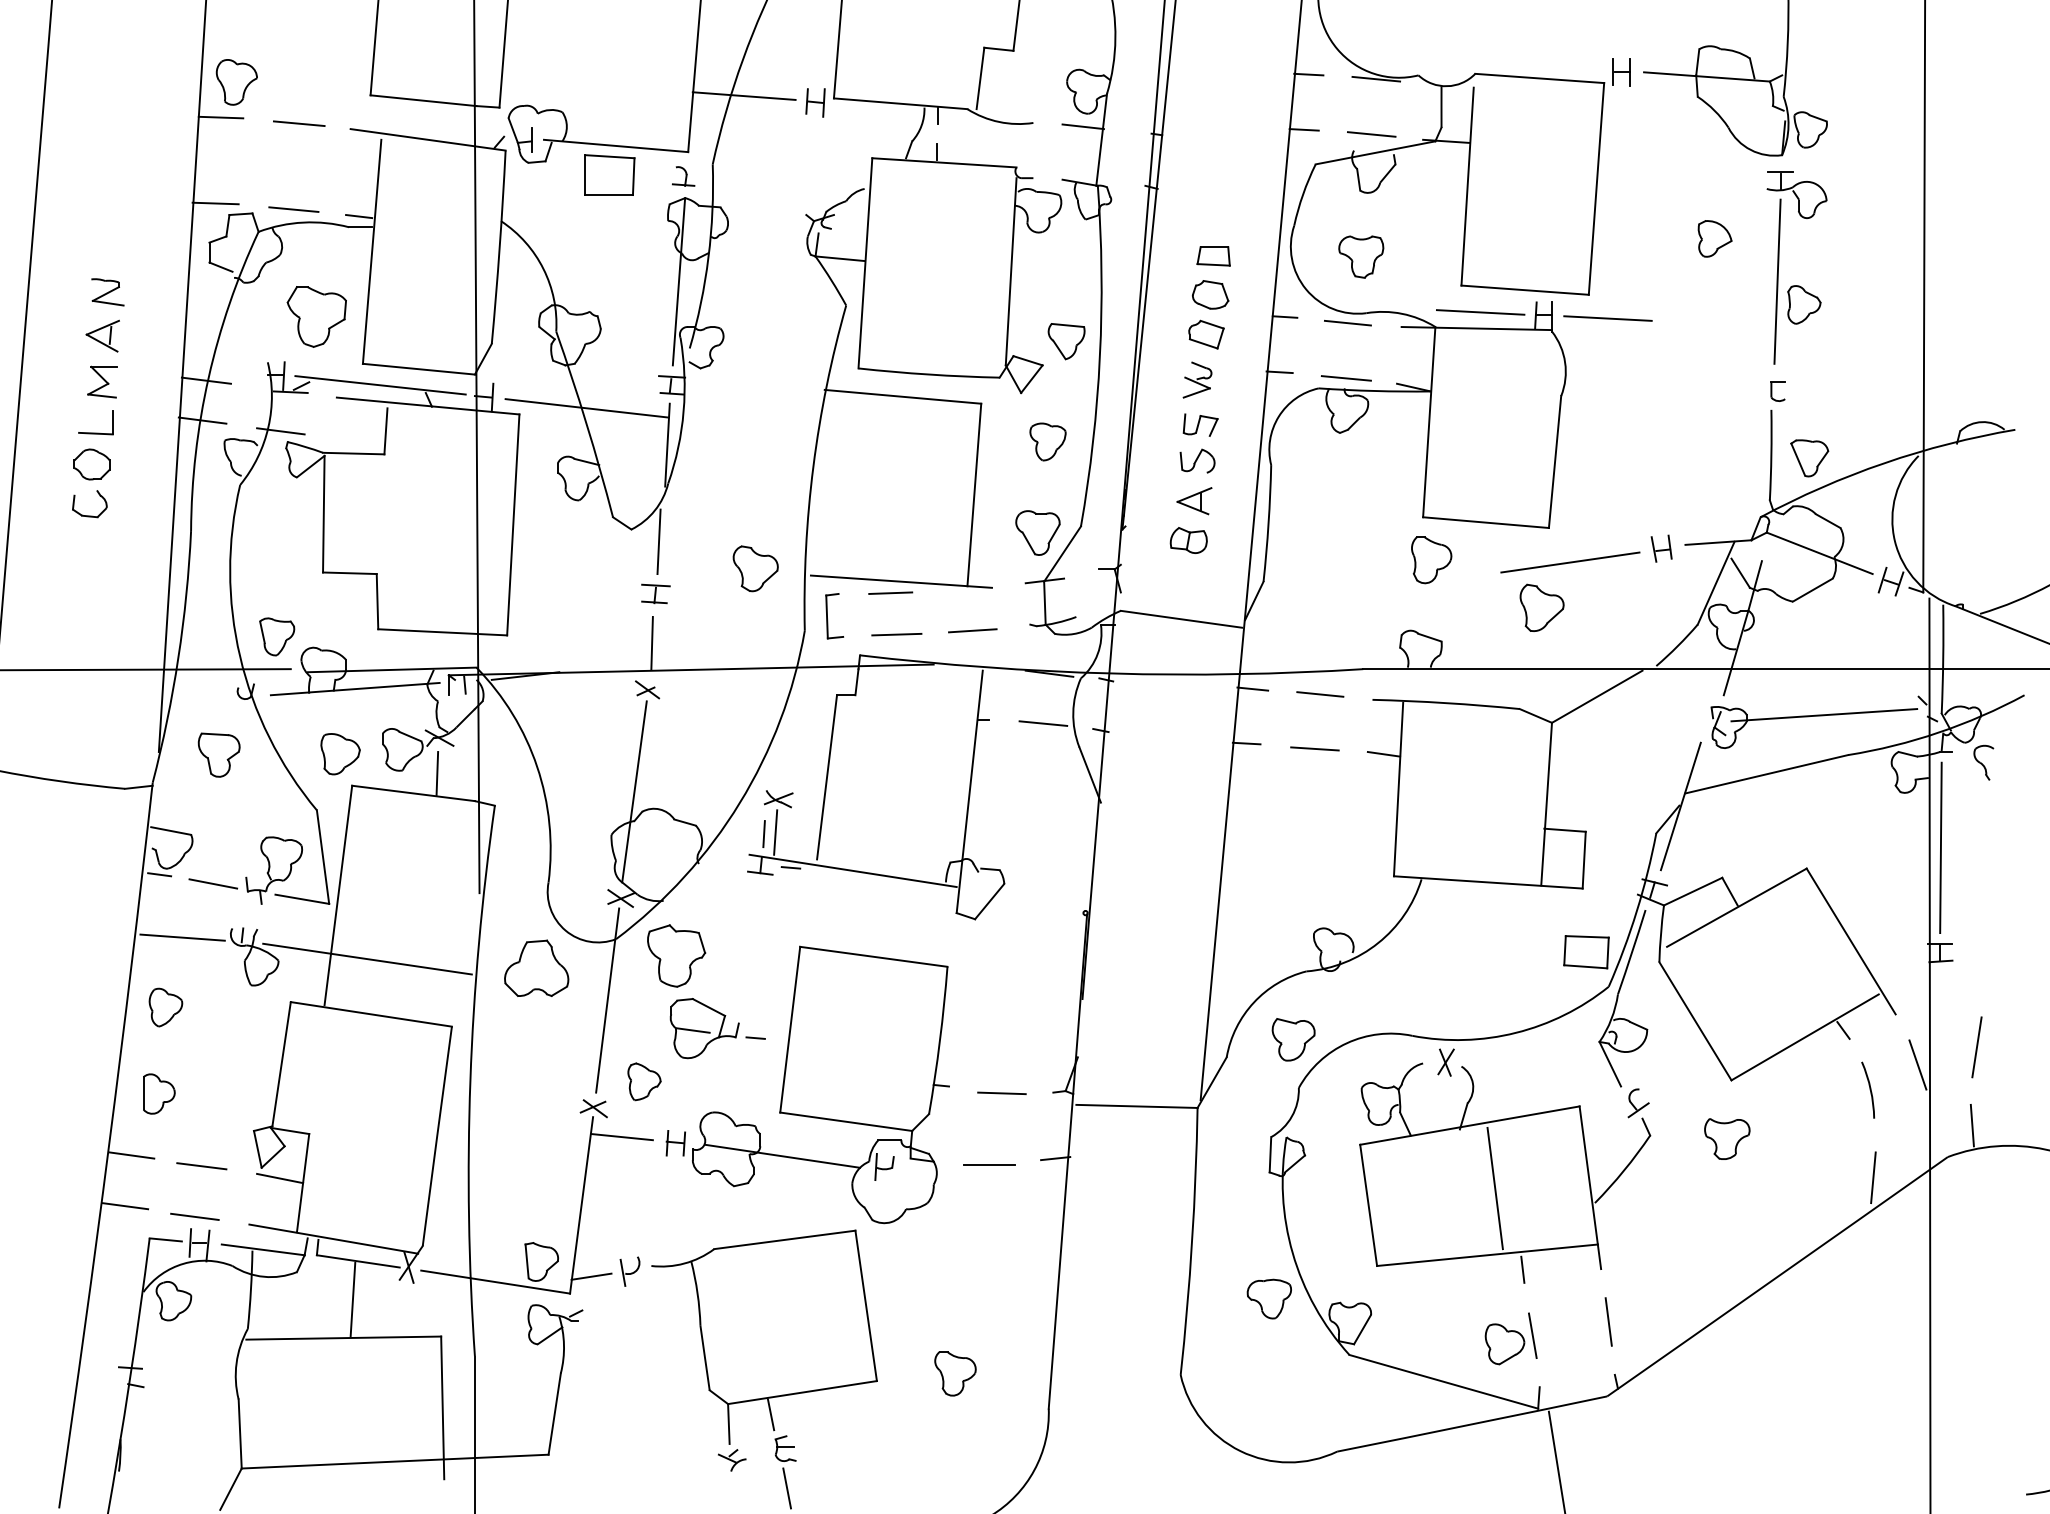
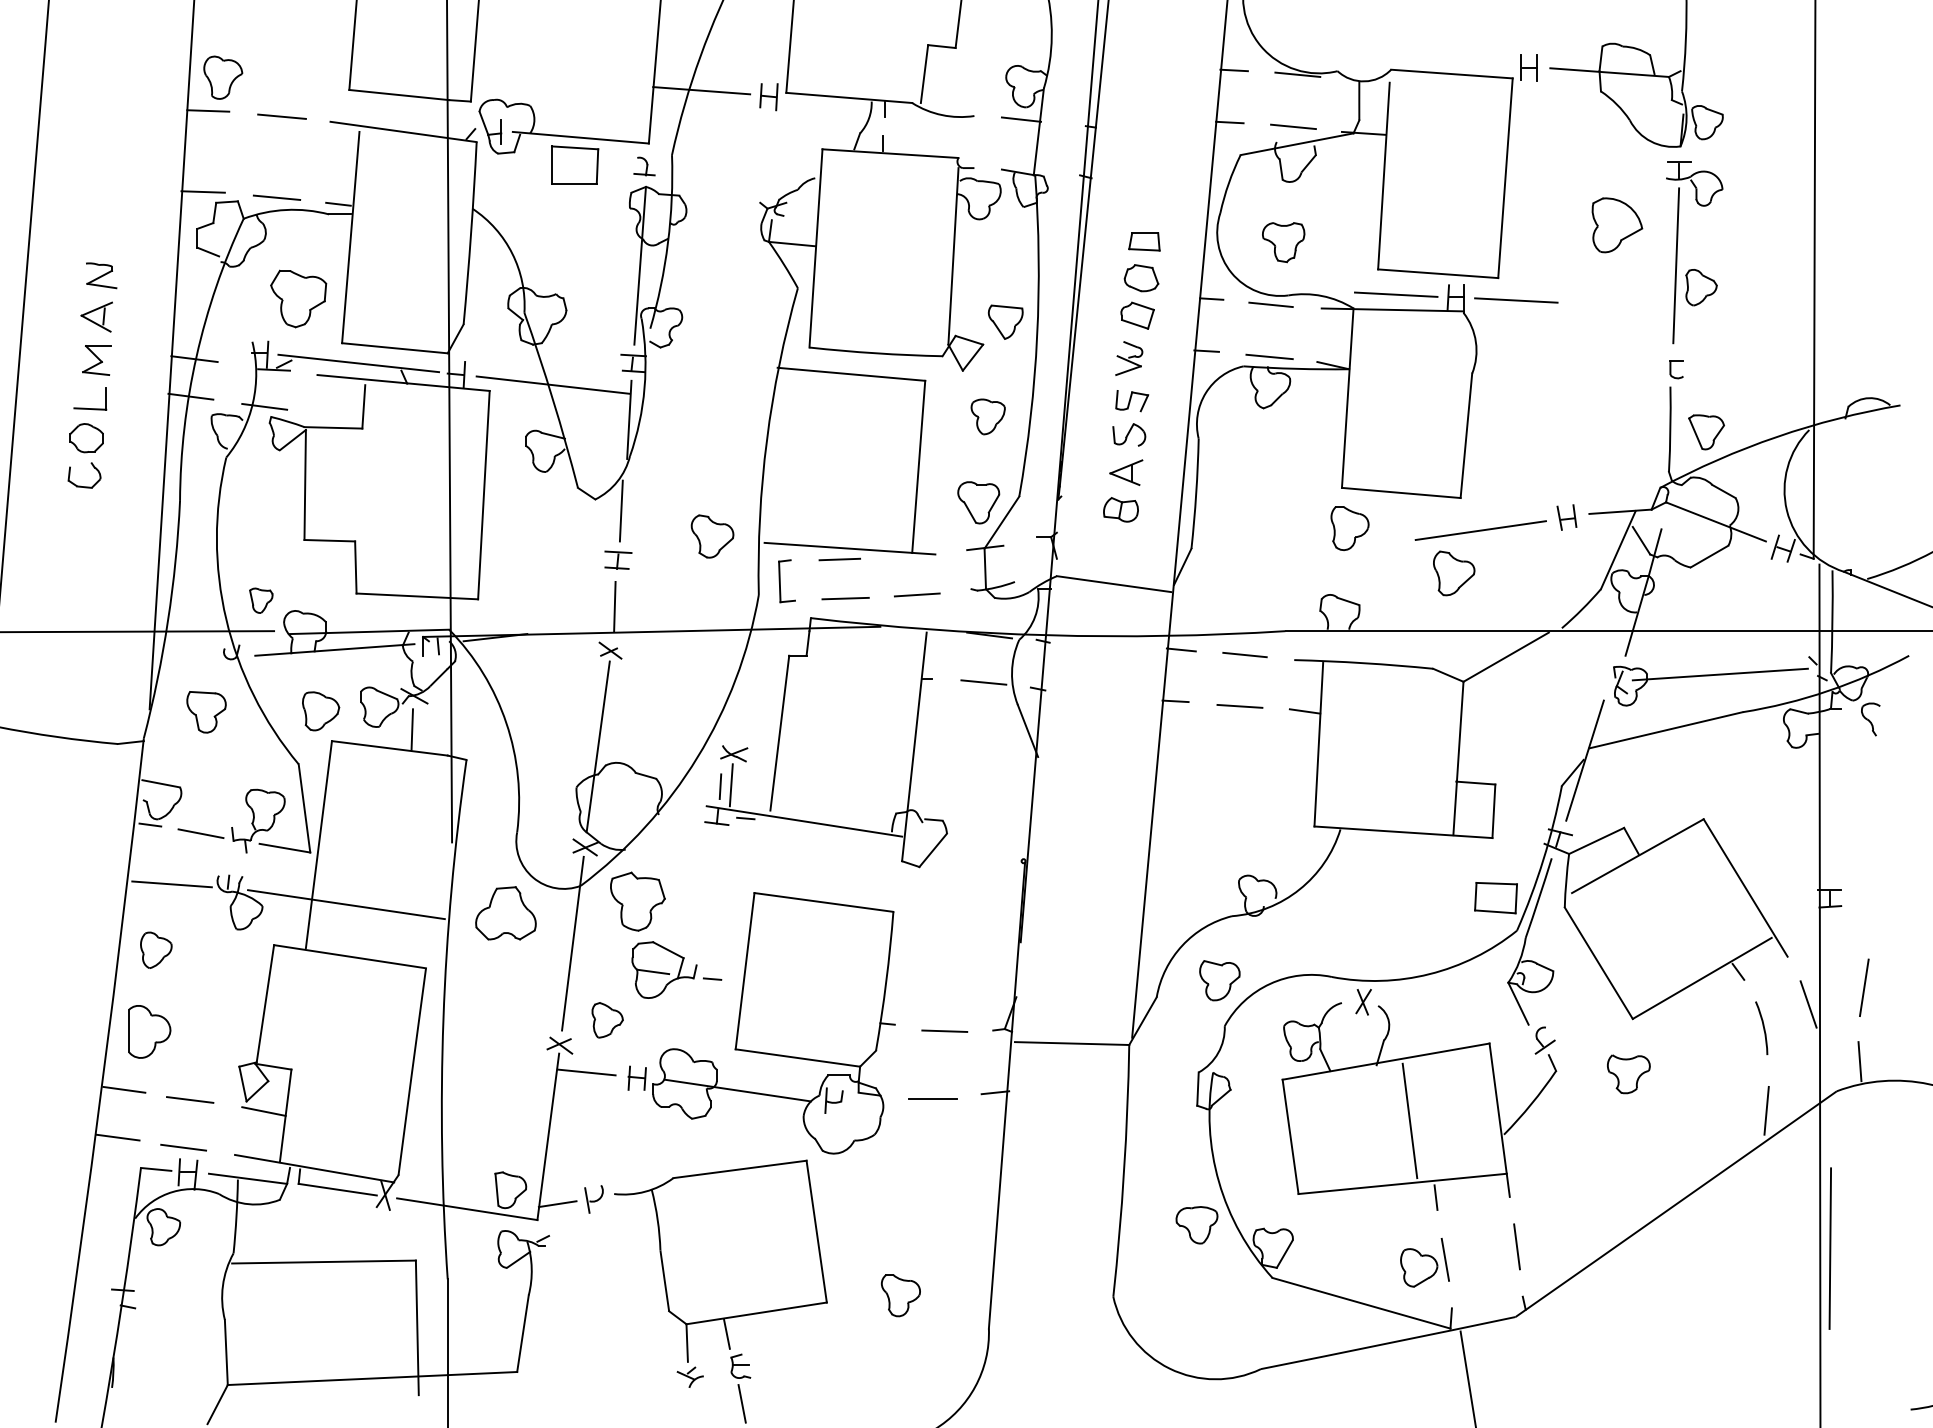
part: (1714, 238) -> (1616, 225), size x1.6
part: (277, 636) -> (261, 600), size x0.7
line: (1940, 847) -> (1829, 1248), moved
part: (159, 1093) -> (150, 1031), size x1.4
line: (352, 1299) -> (332, 1225), removed

